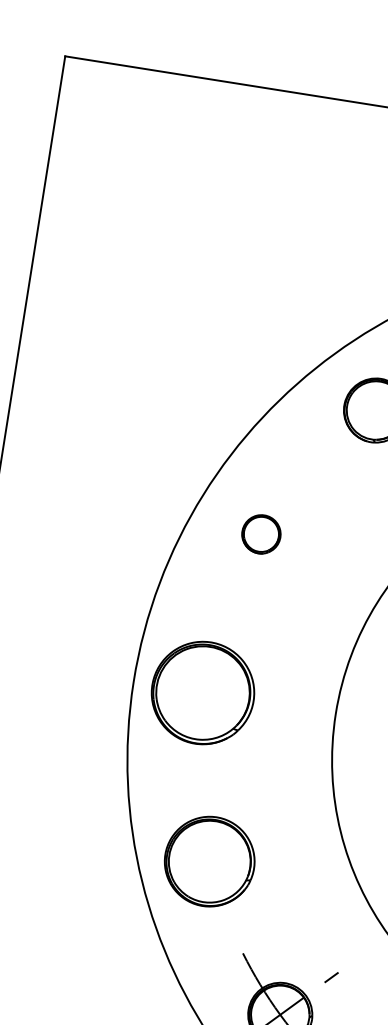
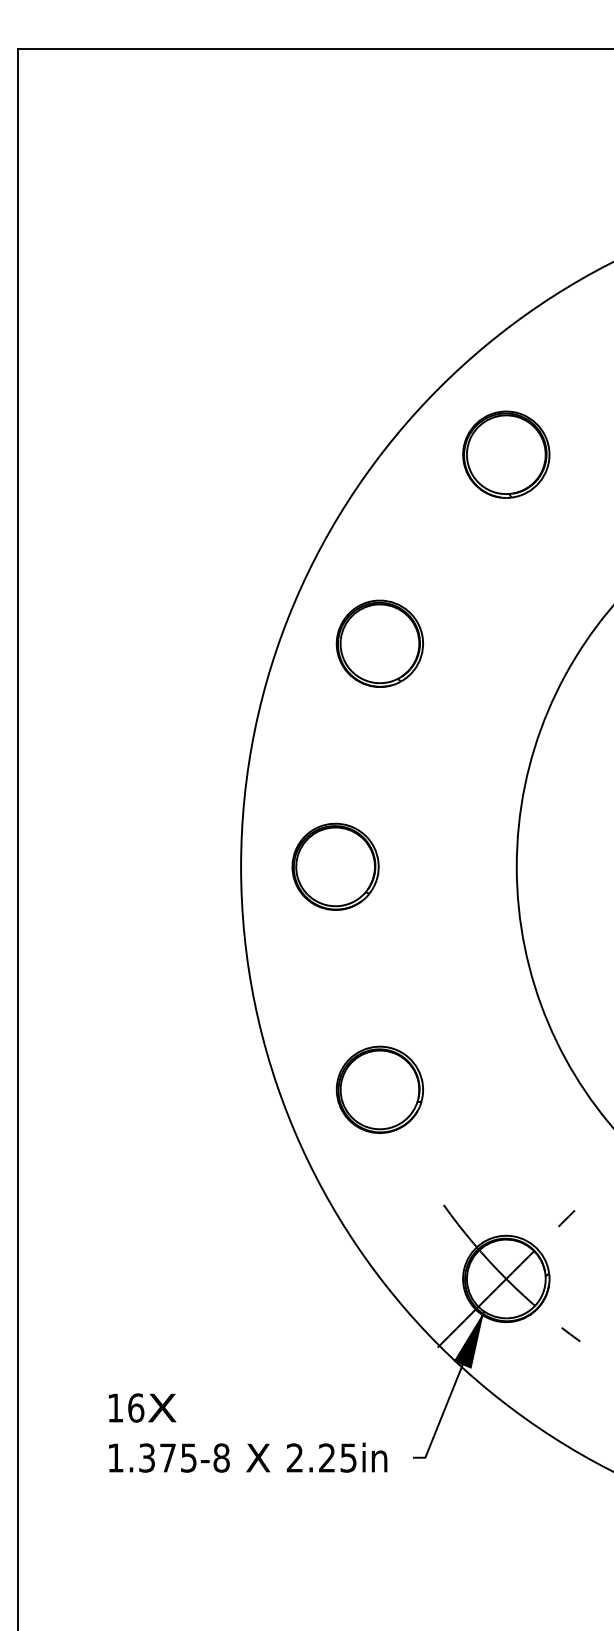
part: (261, 534) -> (379, 643), size x1.67
part: (202, 692) -> (335, 866), size x0.62
part: (209, 861) -> (379, 1089), size x0.71

